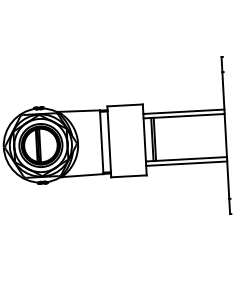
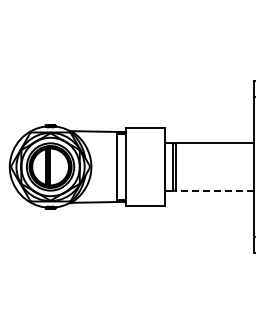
line: (183, 111) -> (208, 138), removed
line: (191, 158) -> (214, 190), solid -> dashed
line: (186, 163) -> (208, 195), removed

